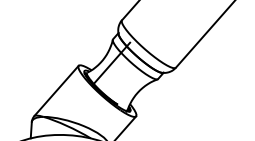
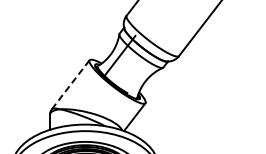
line: (56, 90) -> (70, 84), solid -> dashed

